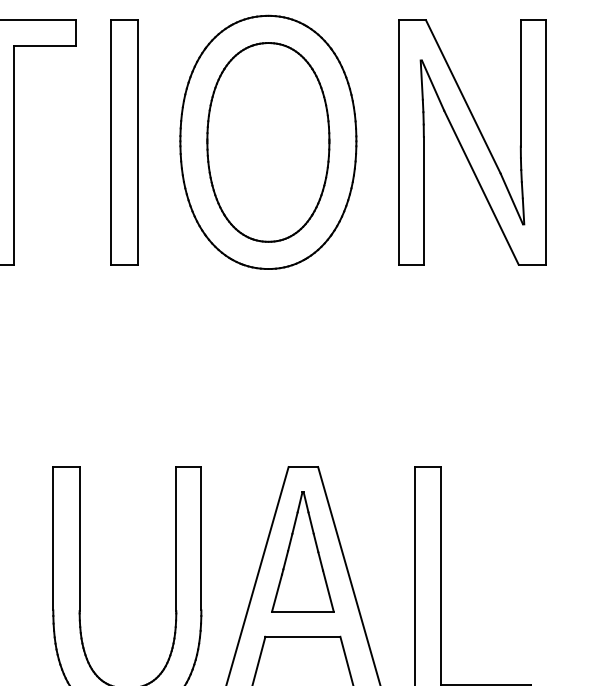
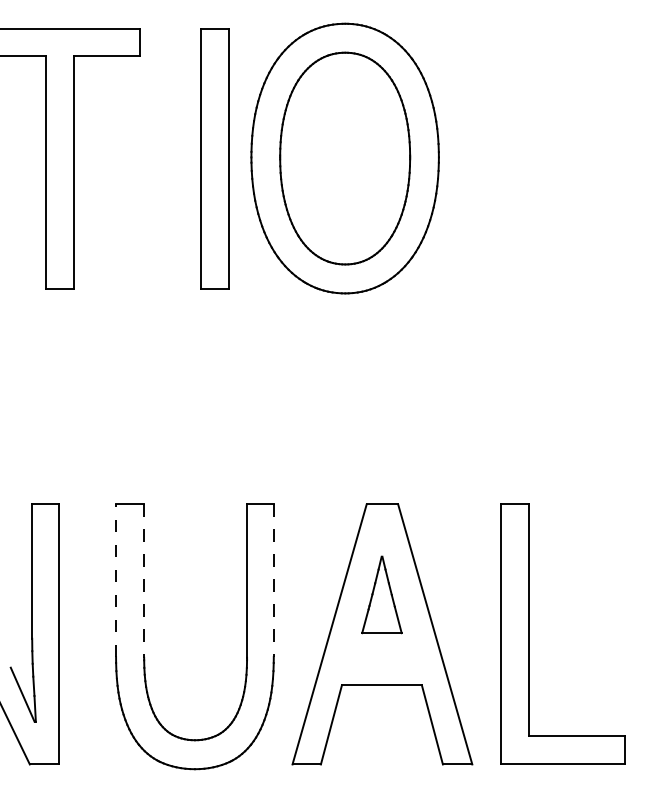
part: (124, 142) -> (214, 158), moved
part: (471, 142) -> (561, 158), removed
line: (53, 538) -> (116, 580), solid -> dashed
line: (79, 539) -> (144, 581), solid -> dashed
line: (201, 539) -> (273, 581), solid -> dashed
part: (302, 551) -> (381, 594), size x0.6

